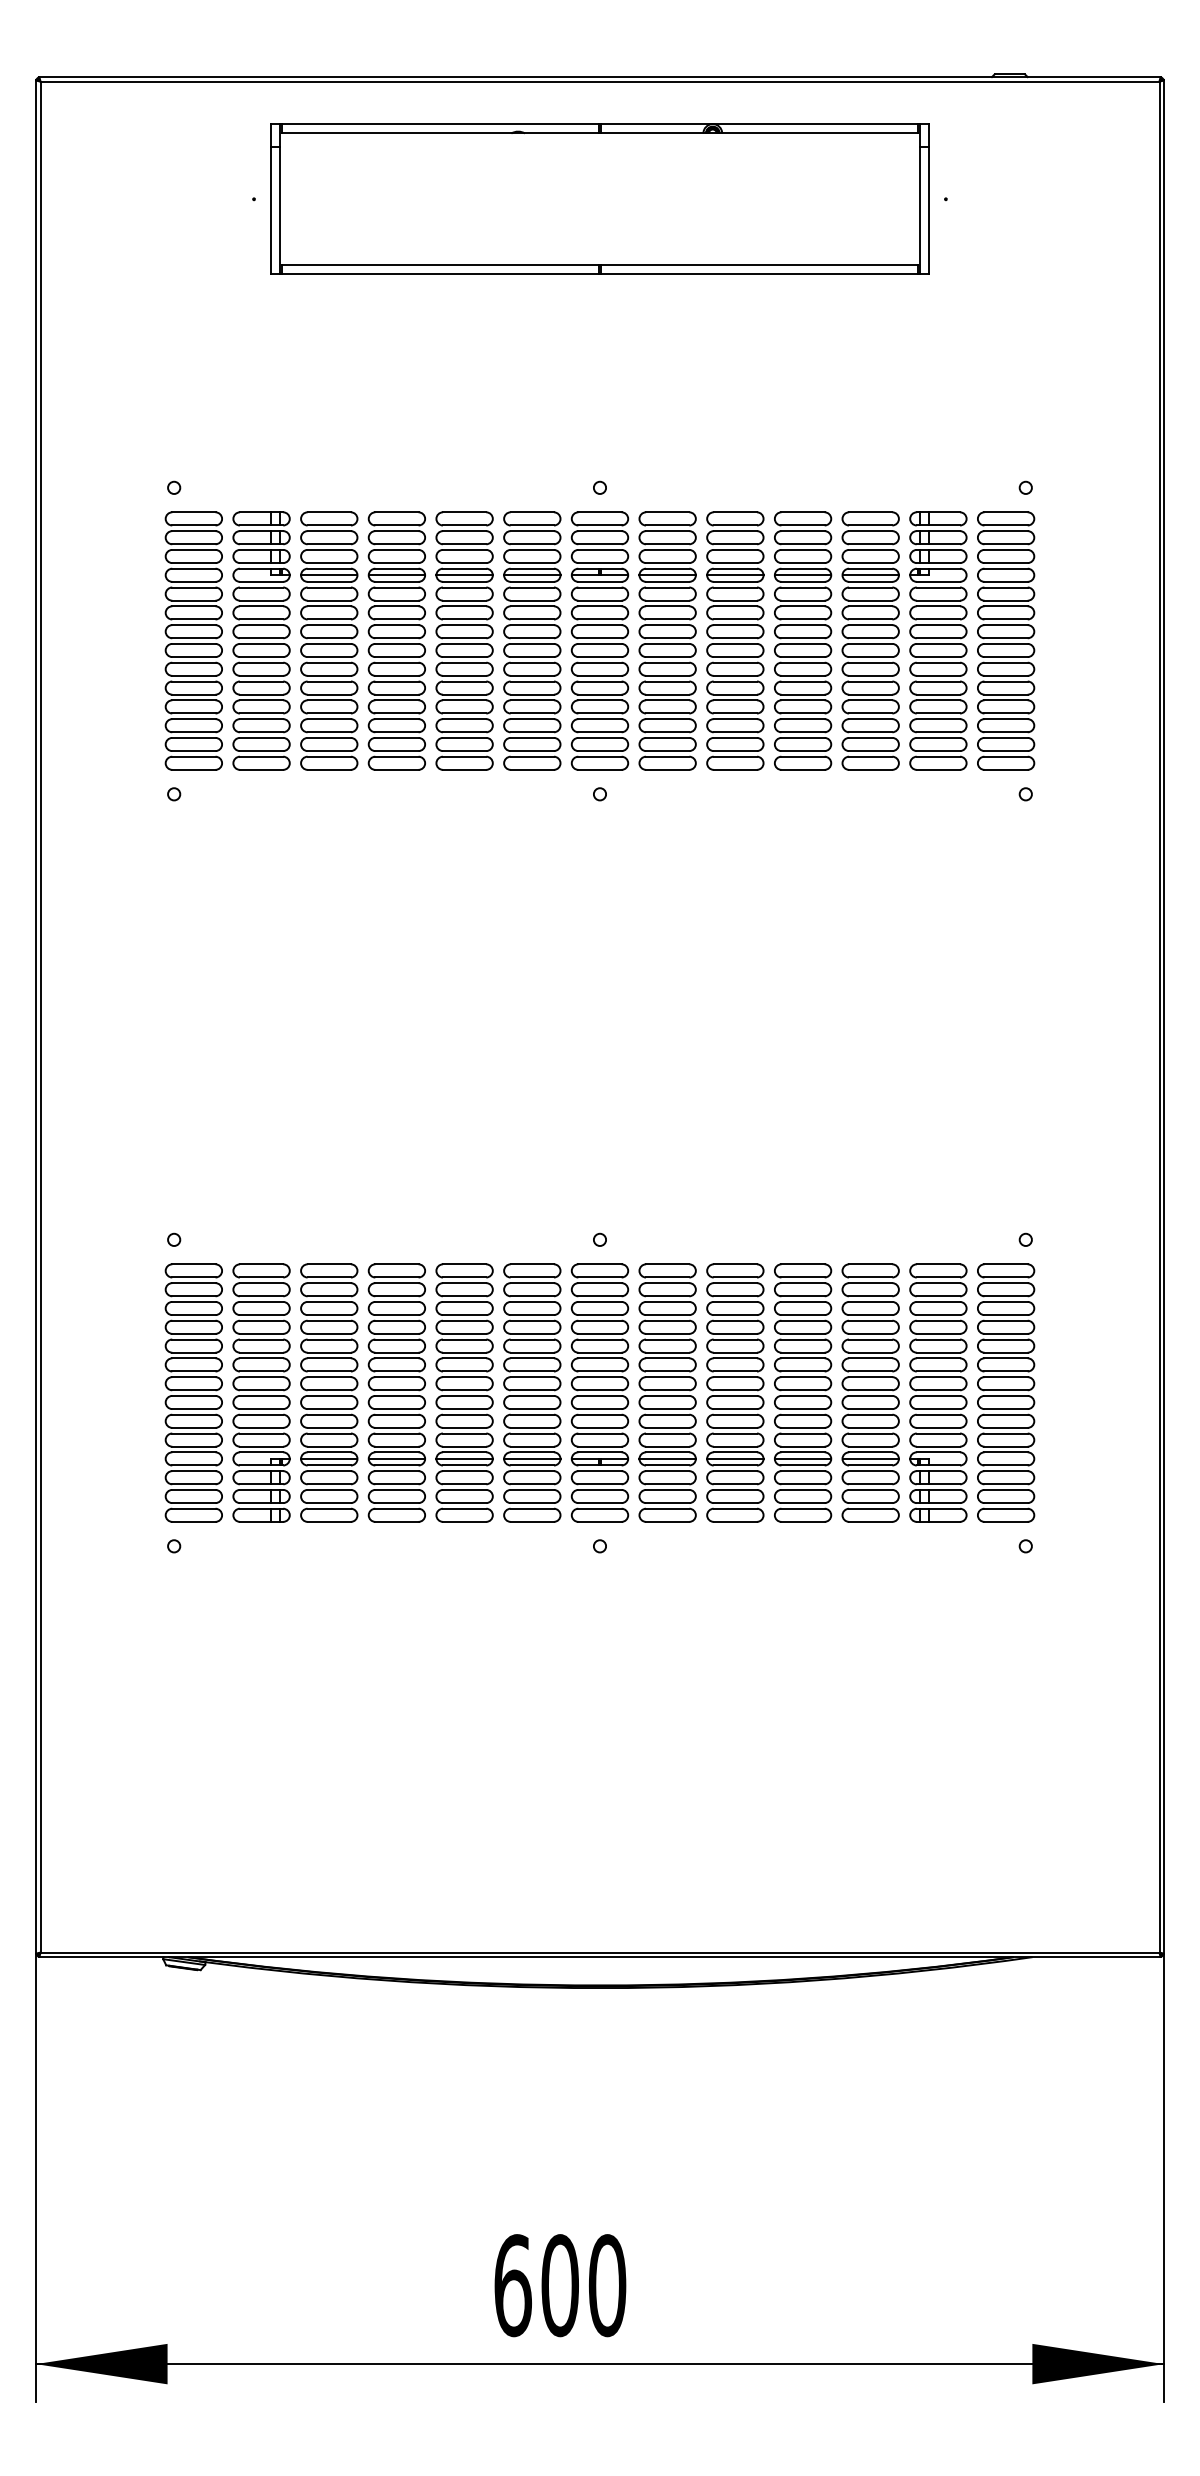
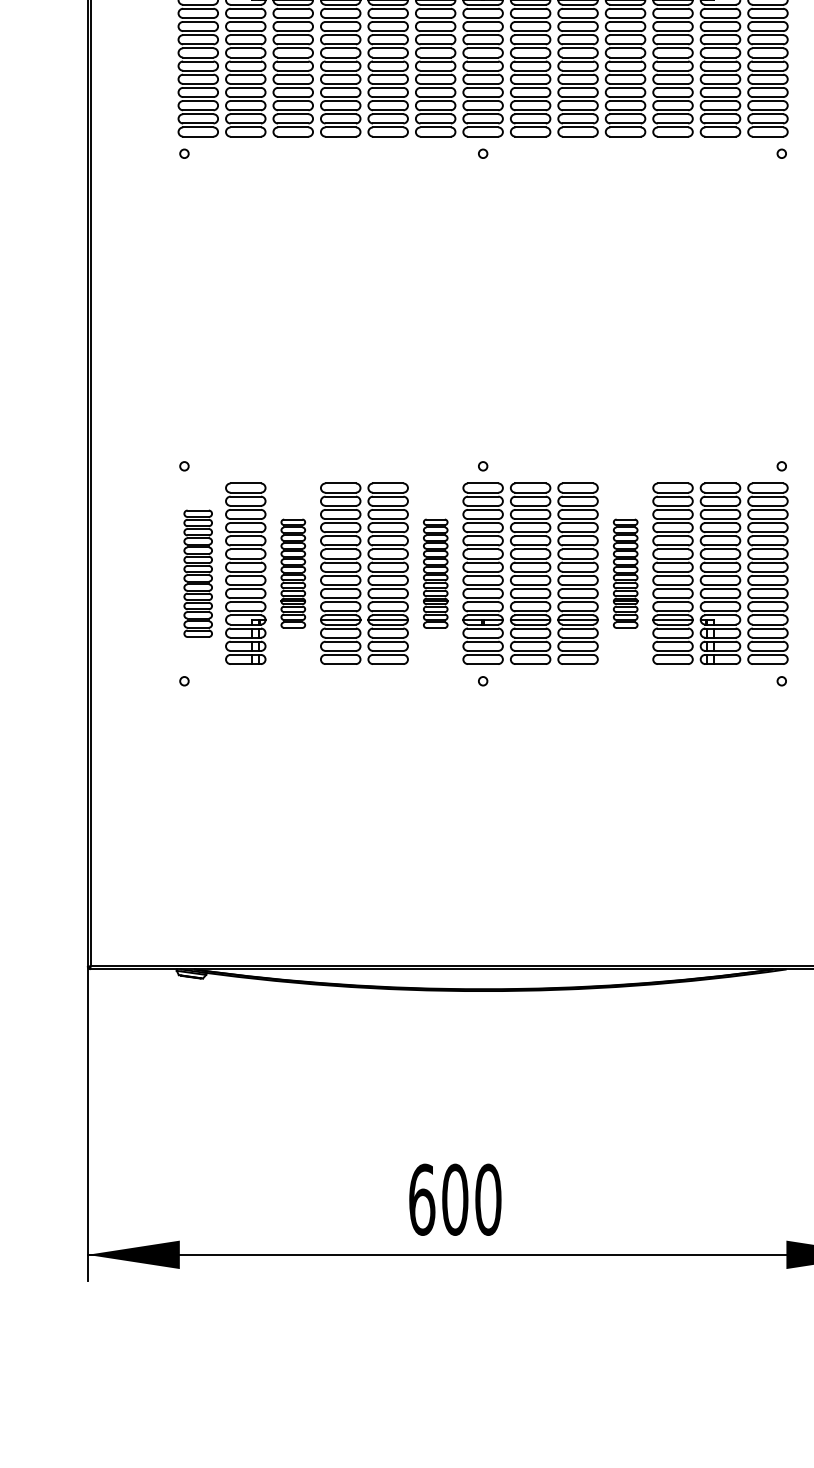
part: (193, 1392) -> (198, 573), size x0.7
part: (329, 1392) -> (293, 573), size x0.6
part: (532, 1392) -> (435, 573), size x0.6
part: (803, 1392) -> (625, 573), size x0.6

